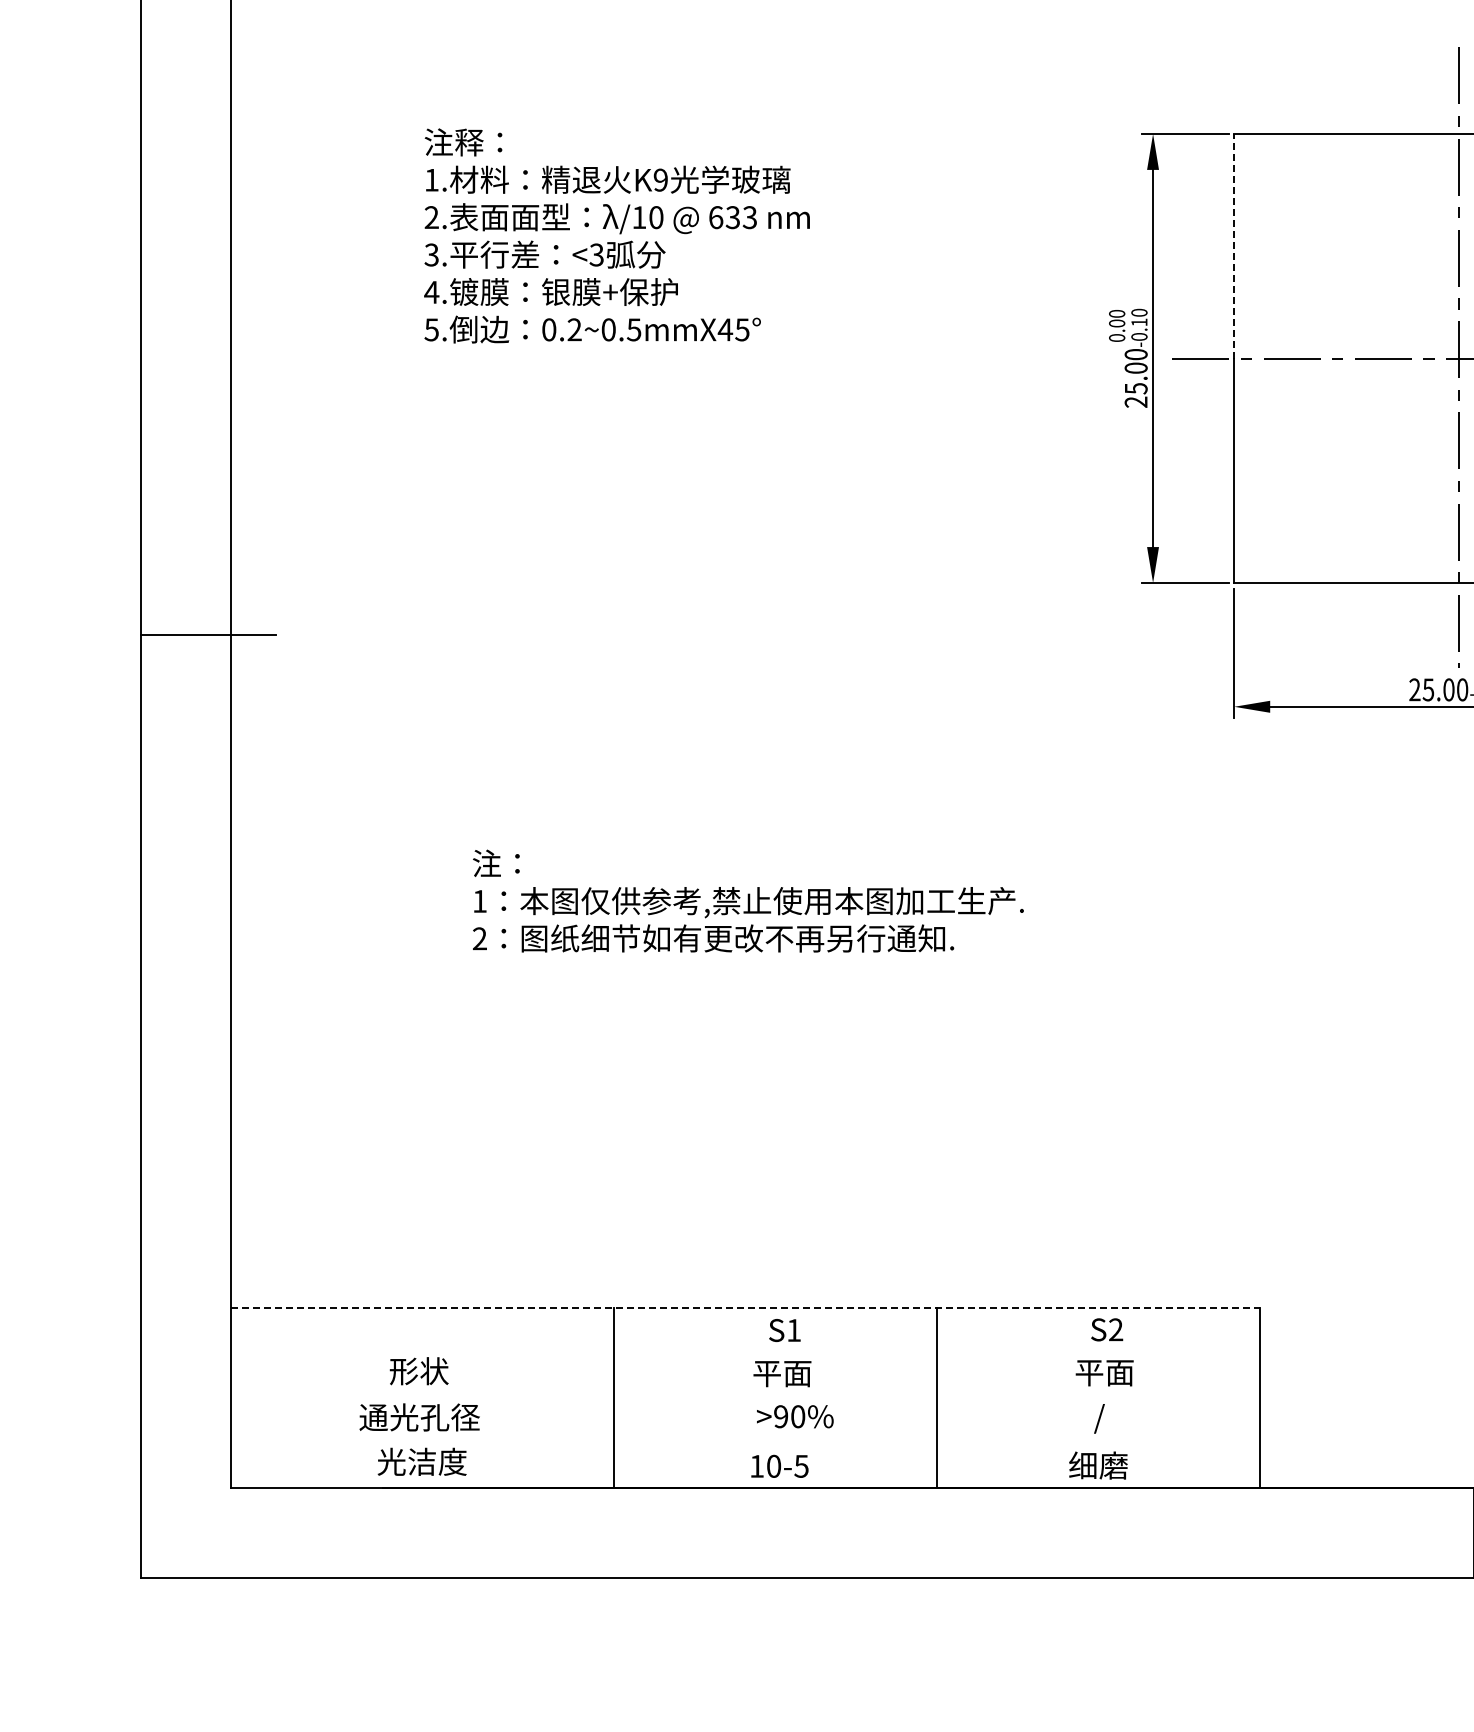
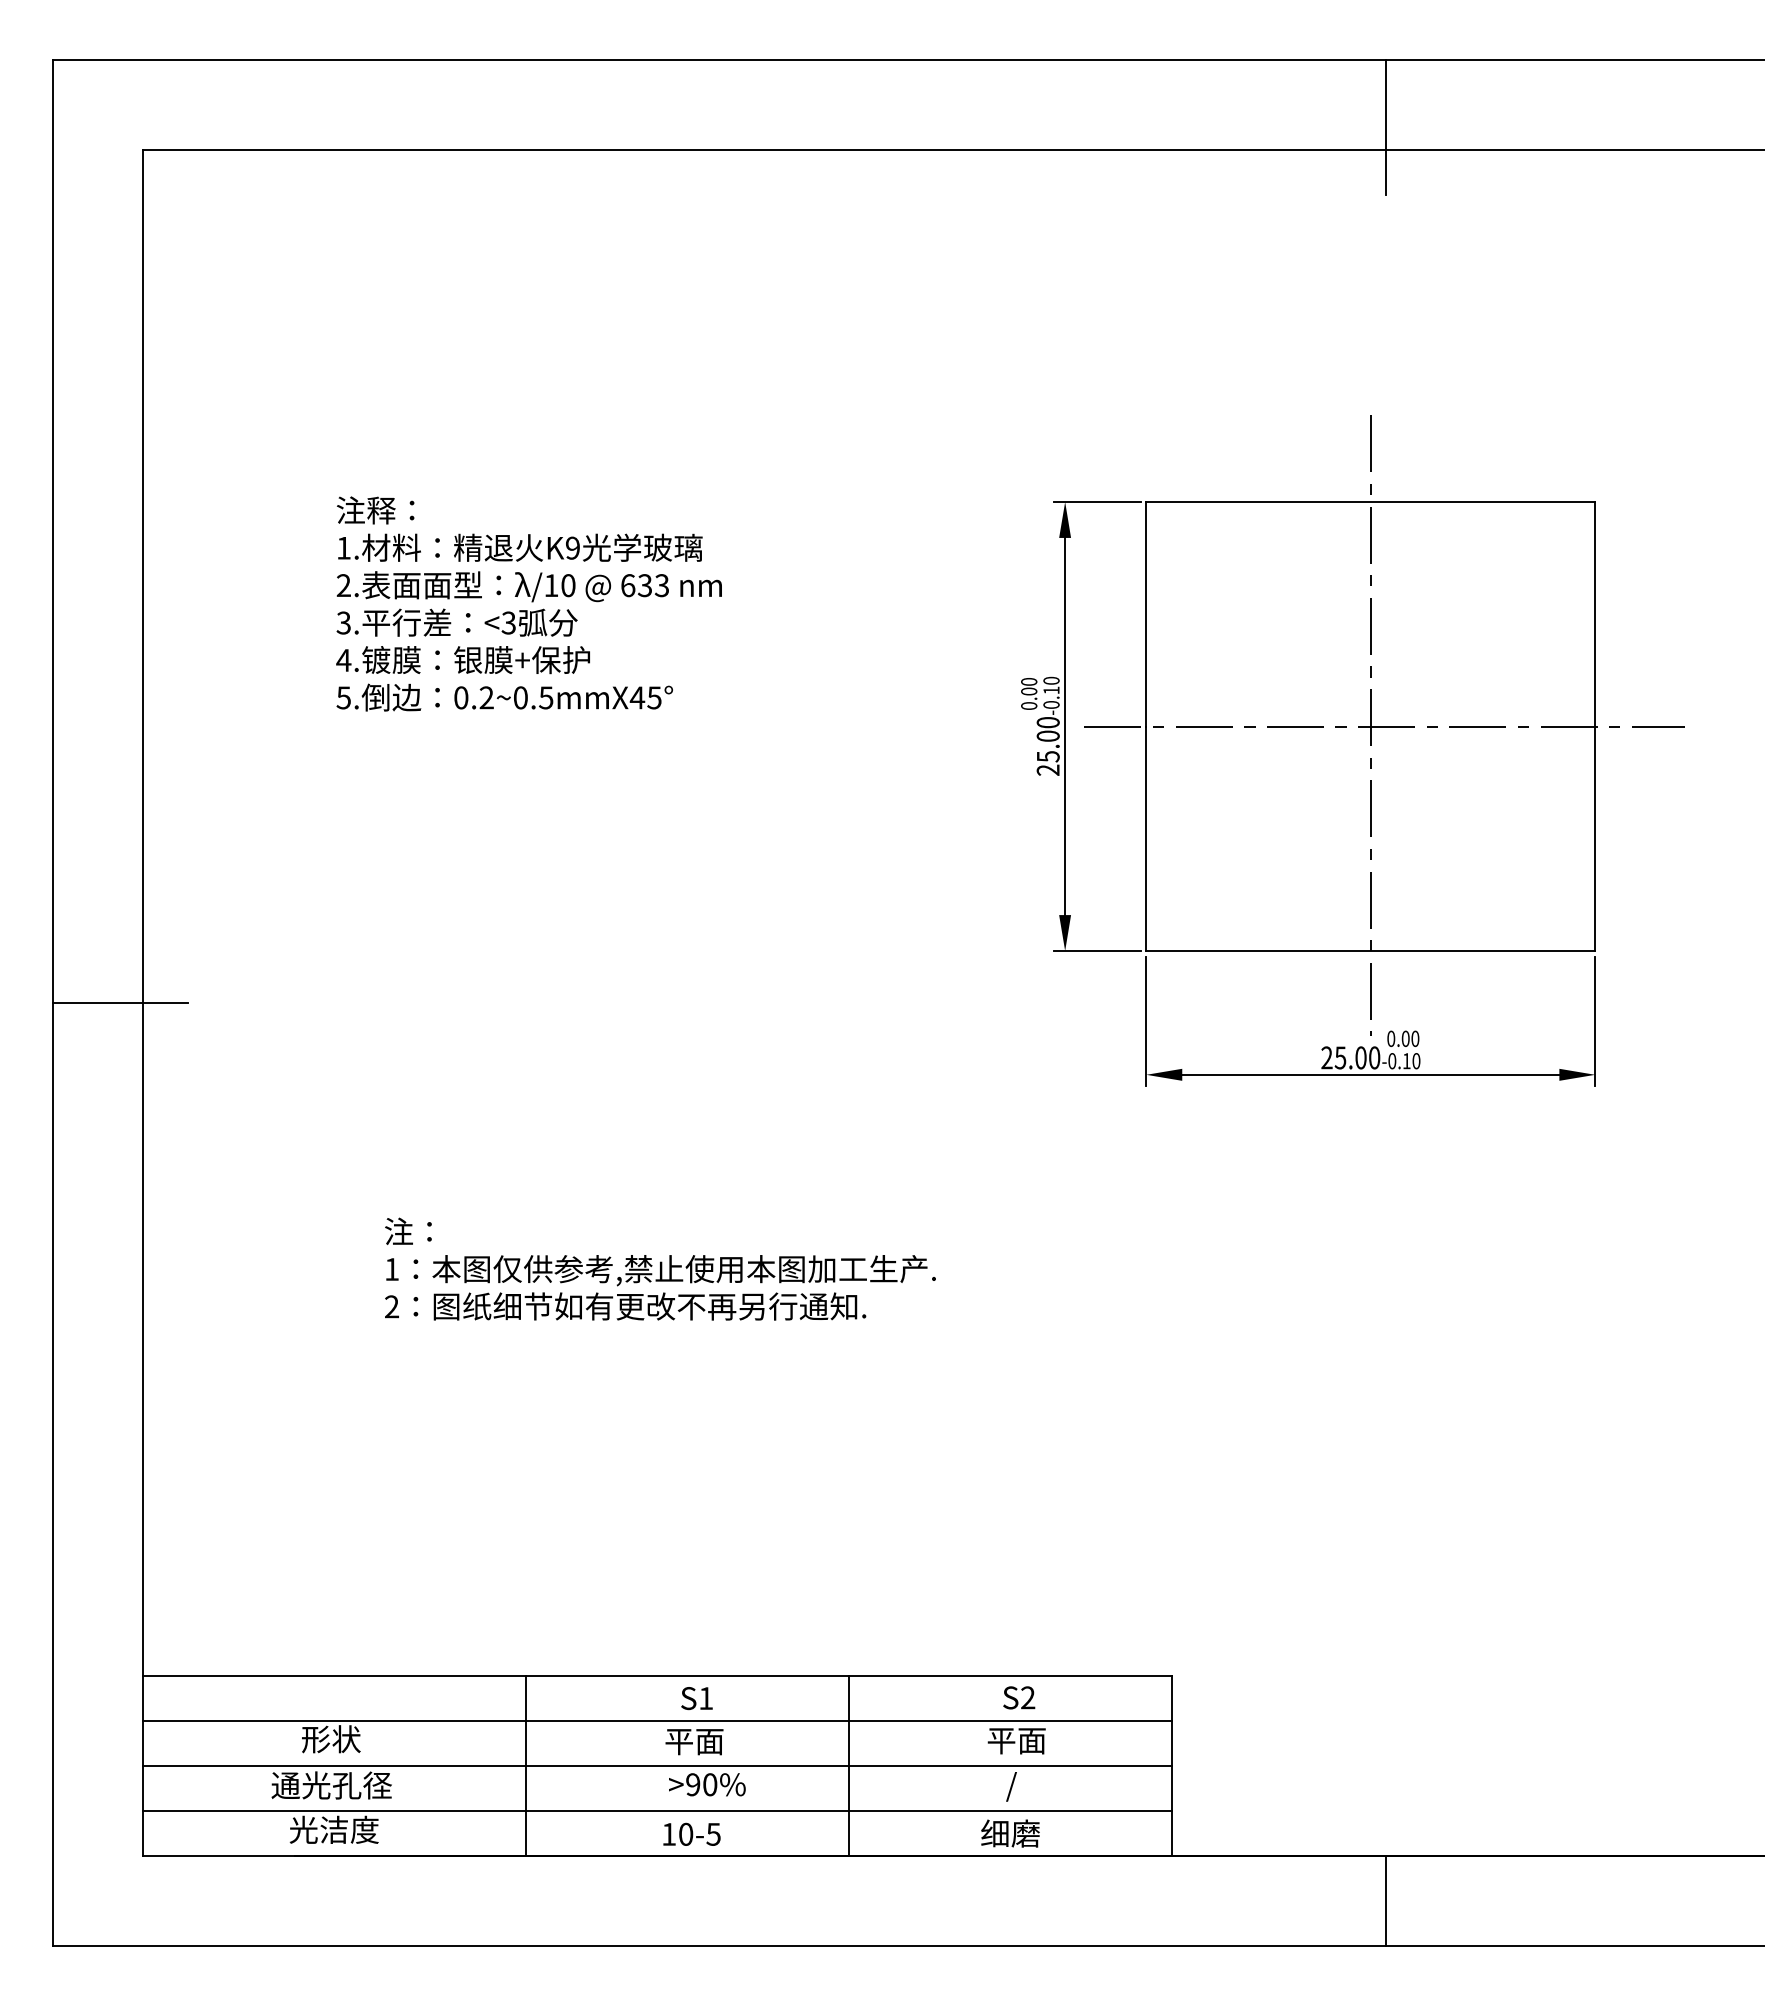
line: (1234, 245) -> (1146, 613), dashed -> solid
line: (745, 1308) -> (657, 1676), dashed -> solid
line: (745, 1353) -> (657, 1721), added
line: (745, 1398) -> (657, 1766), added
line: (745, 1443) -> (657, 1811), added

